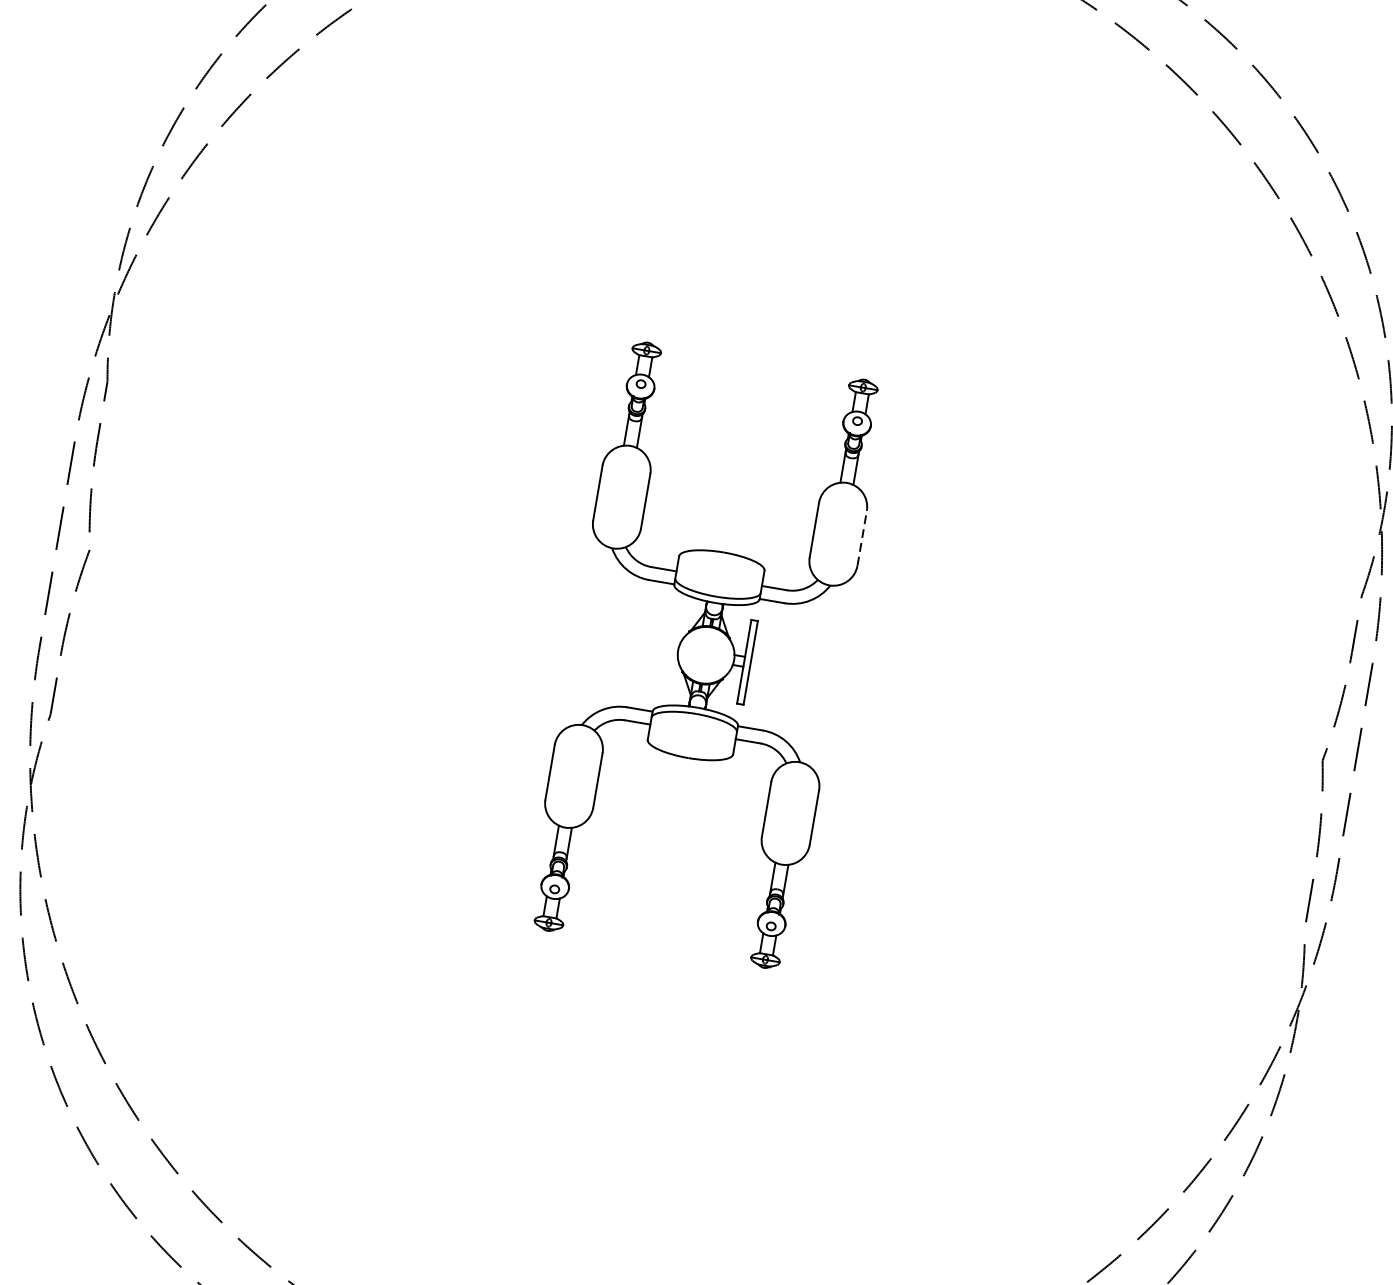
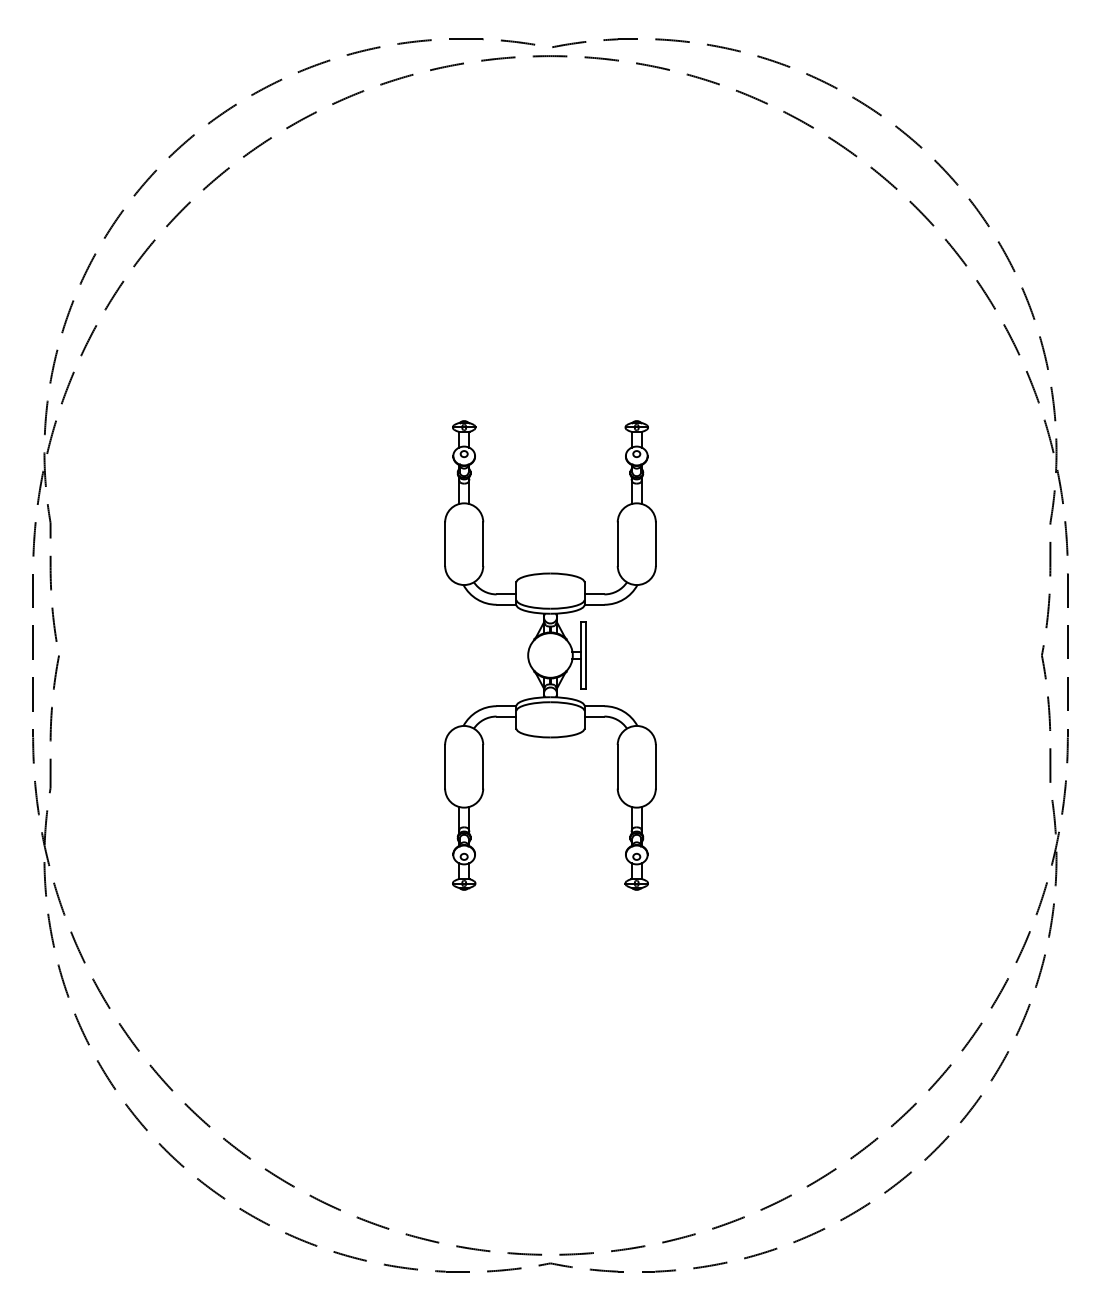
line: (861, 538) -> (655, 544), dashed -> solid

